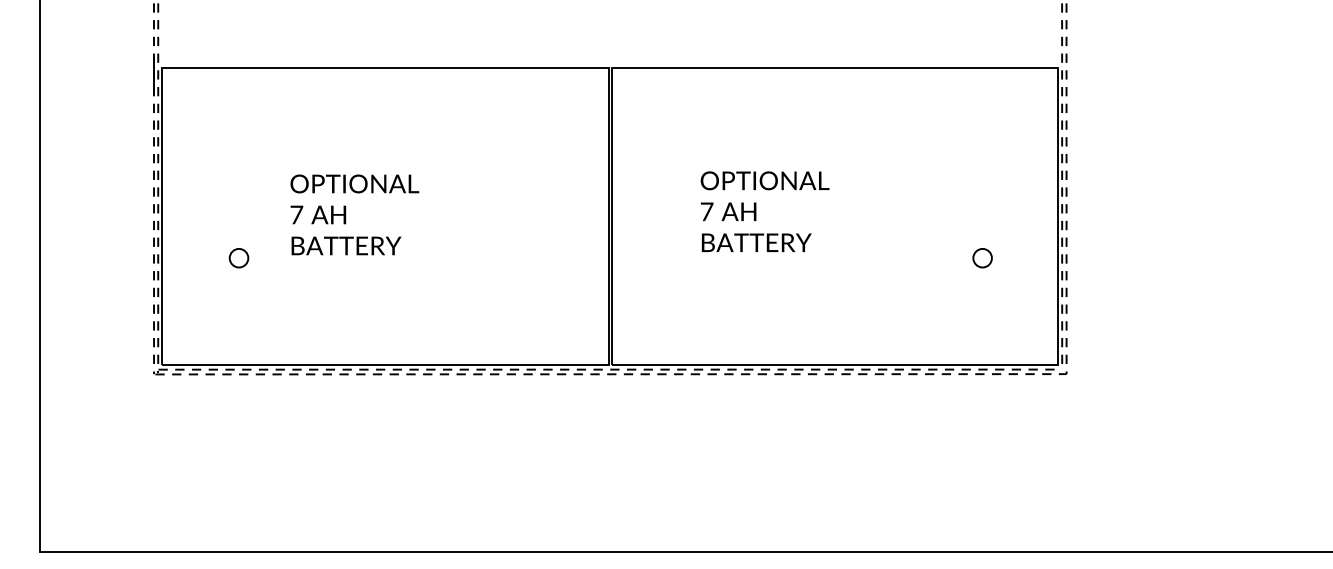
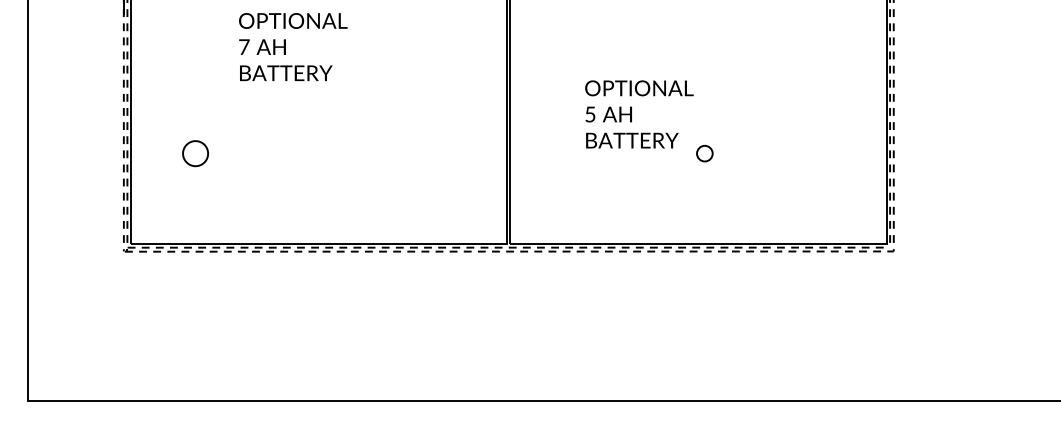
text: (707, 211) -> (590, 114), 7 -> 5
text: (354, 214) -> (293, 46), moved
circle: (238, 257) -> (195, 153), size x1.6
circle: (982, 258) -> (704, 153), moved

